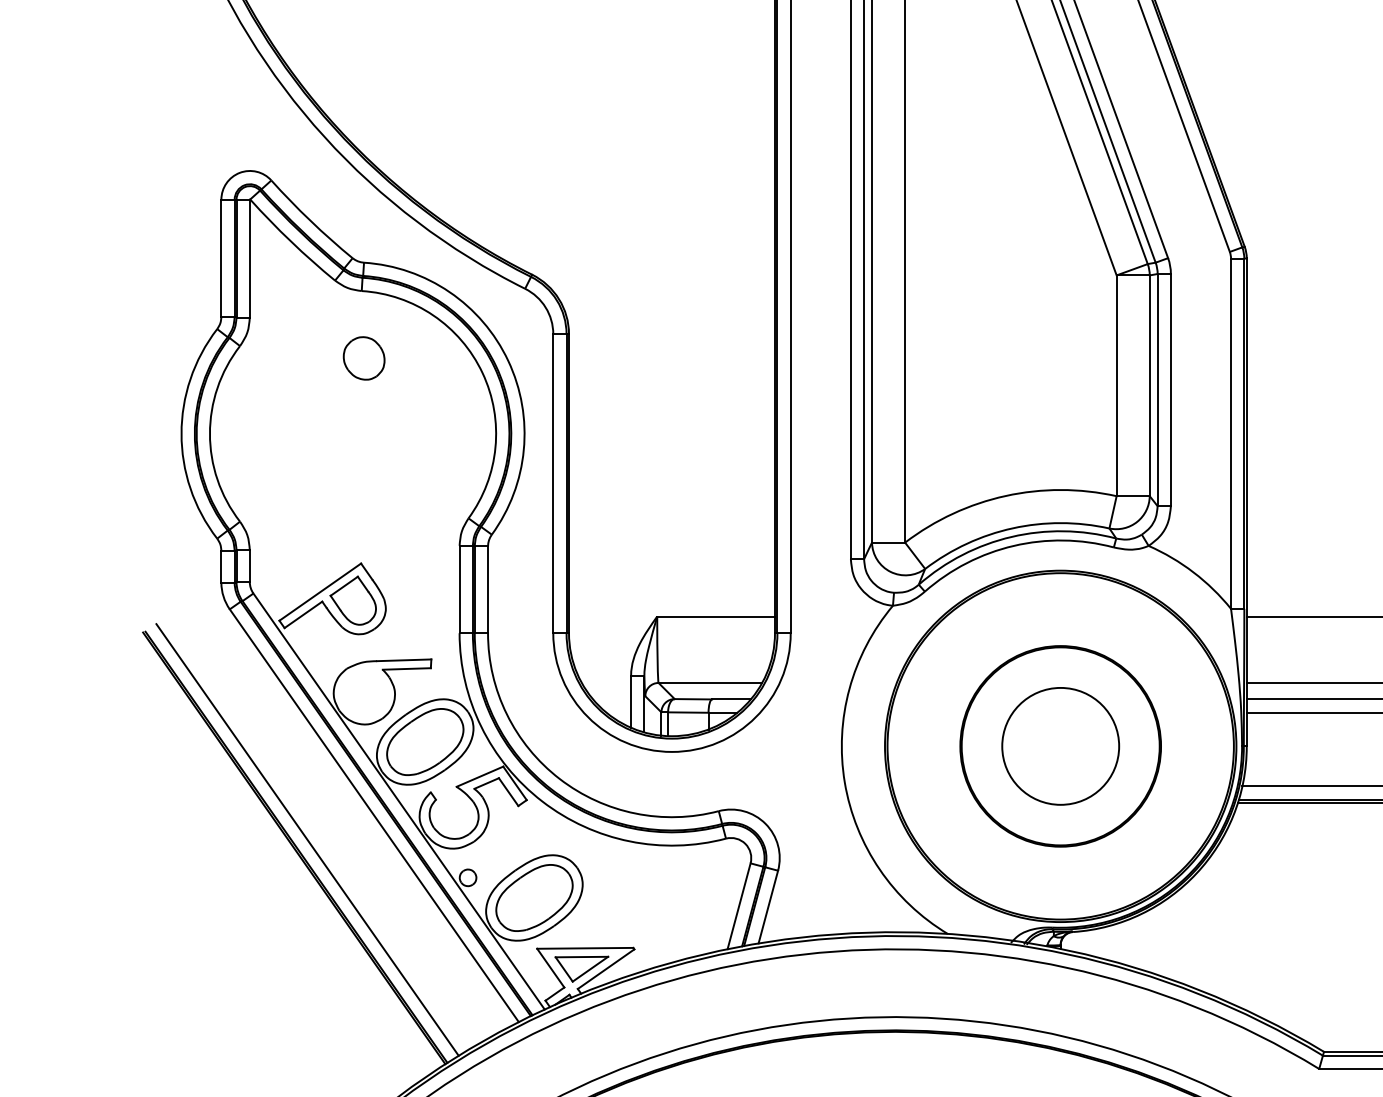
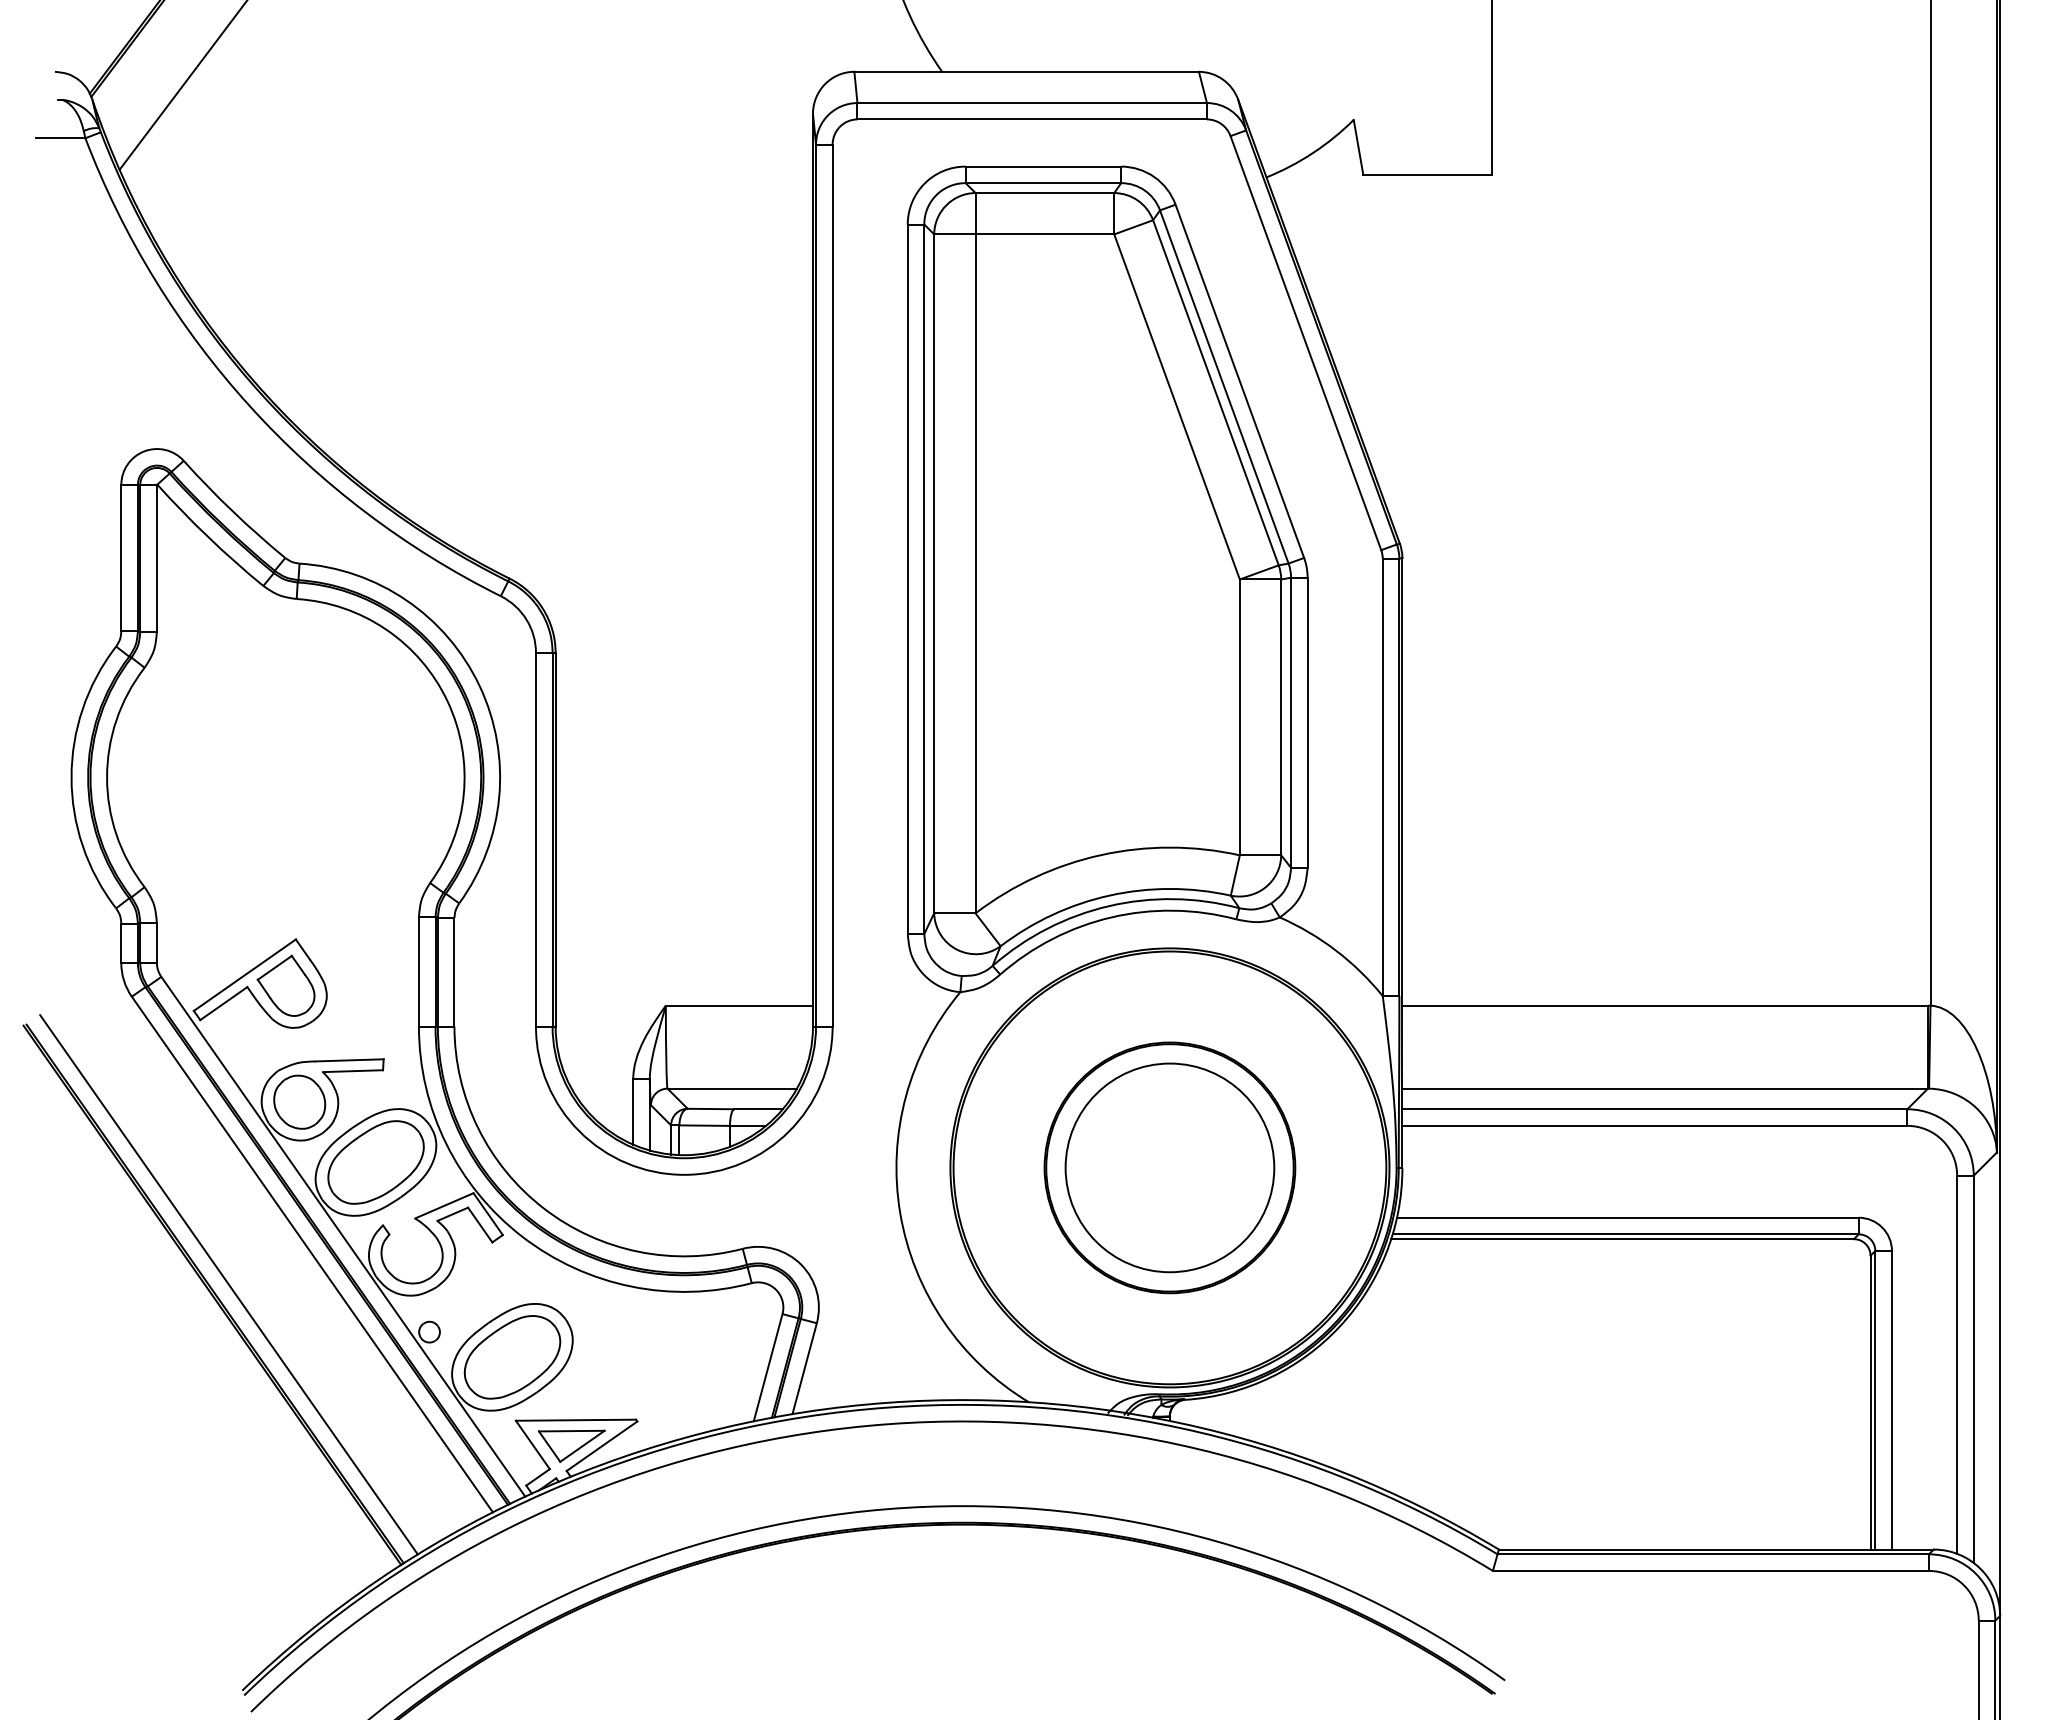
part: (364, 357) -> (299, 1101), moved
circle: (1060, 746) -> (1169, 1167), size x1.43

